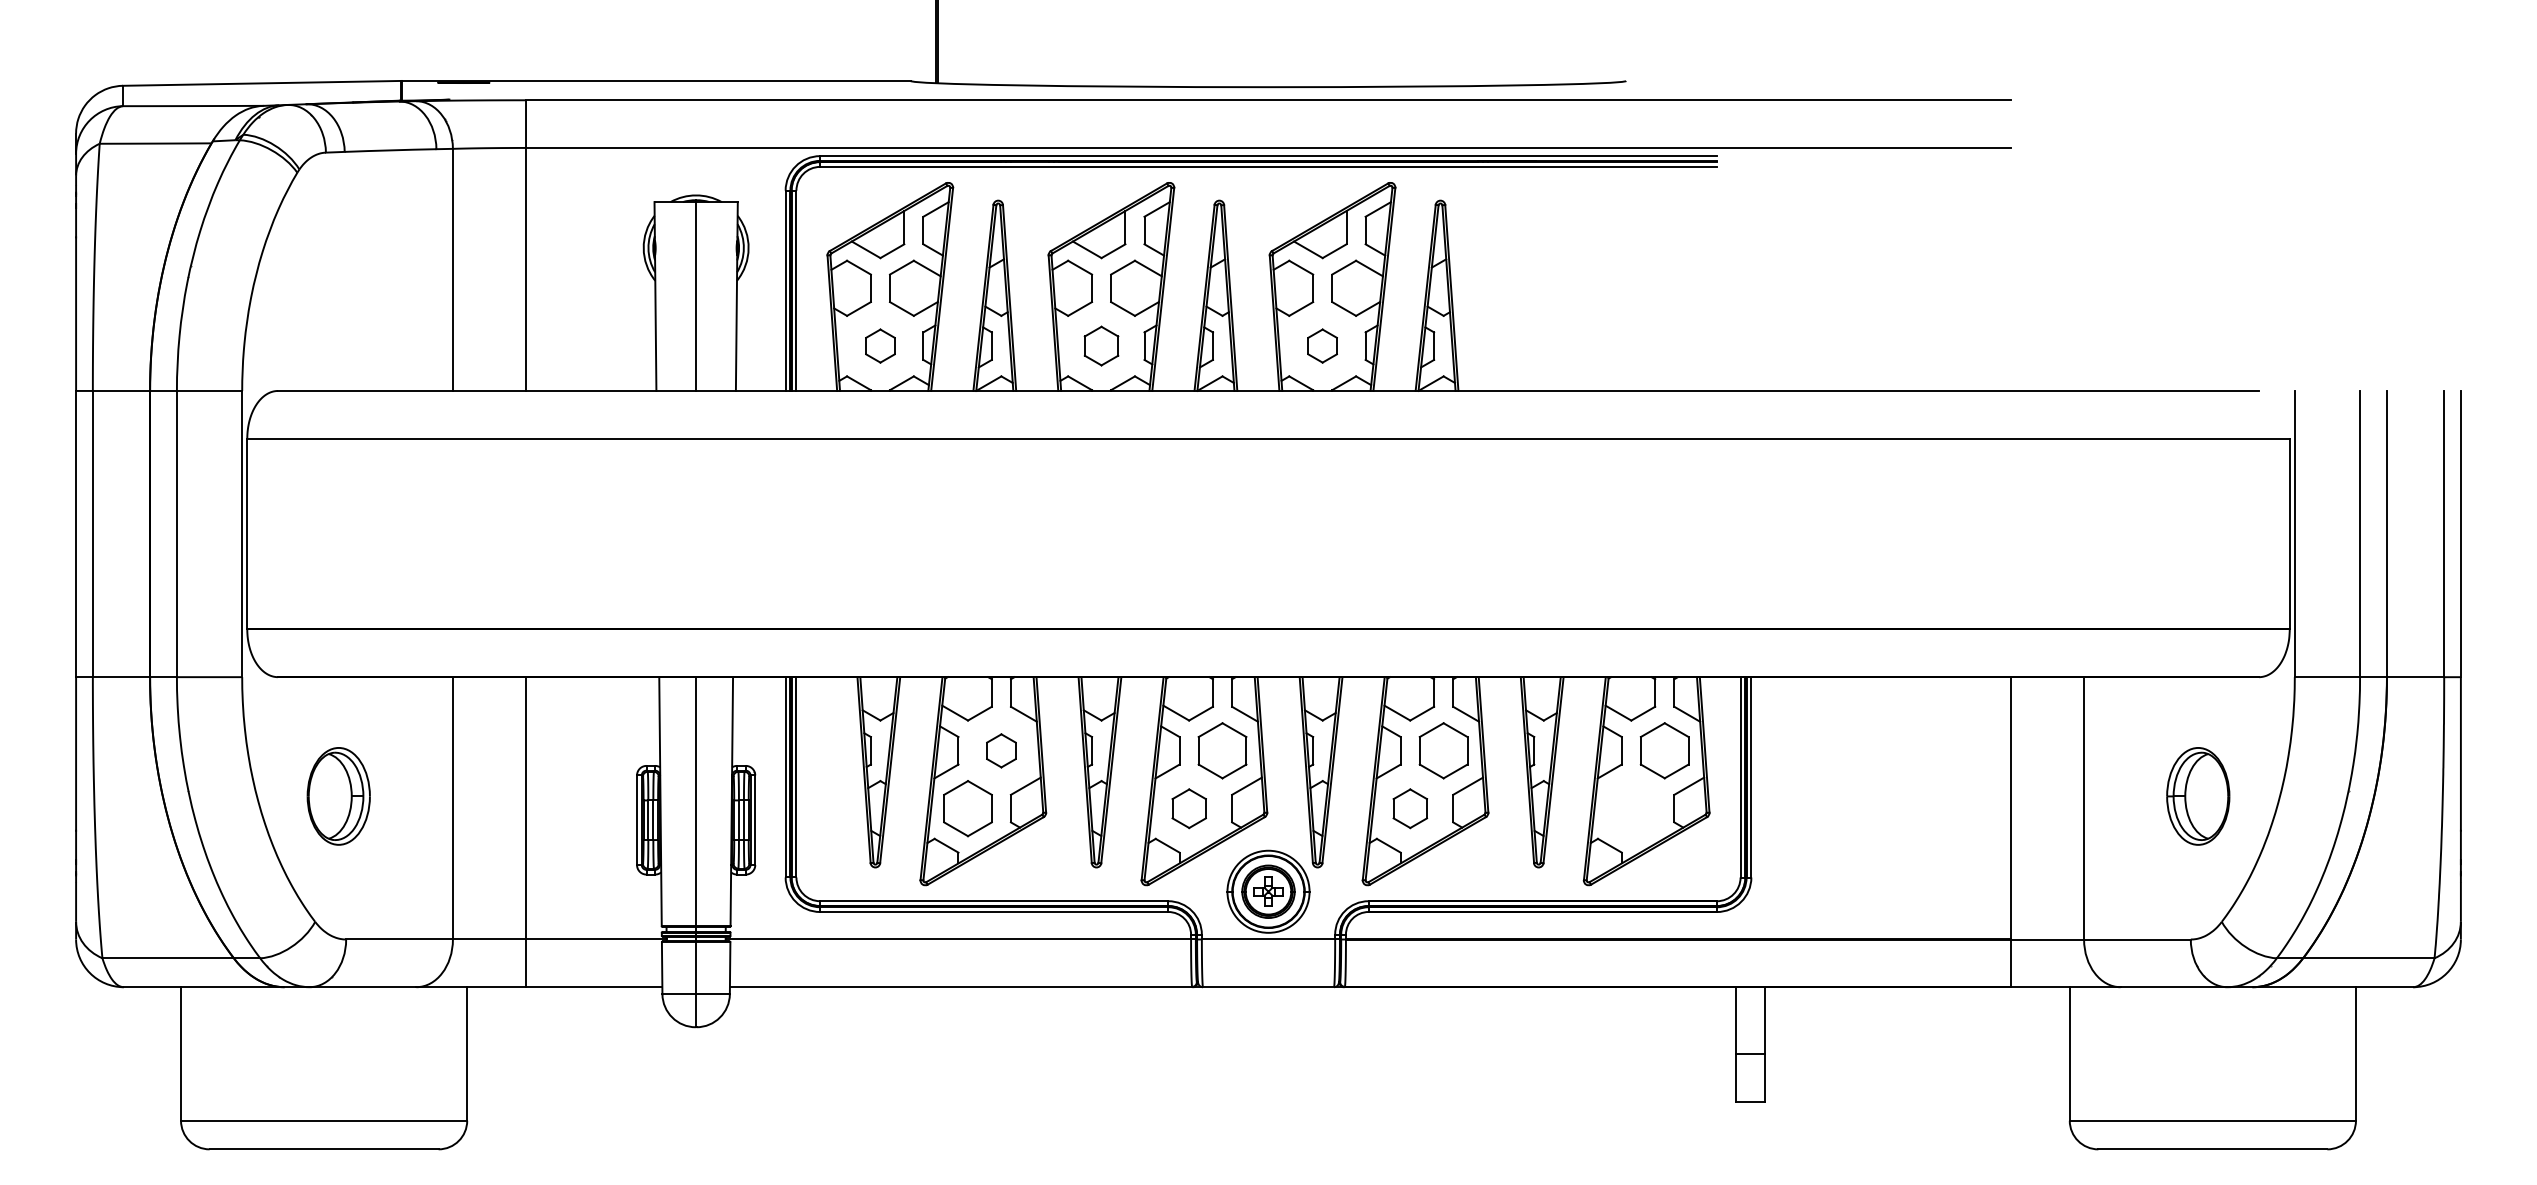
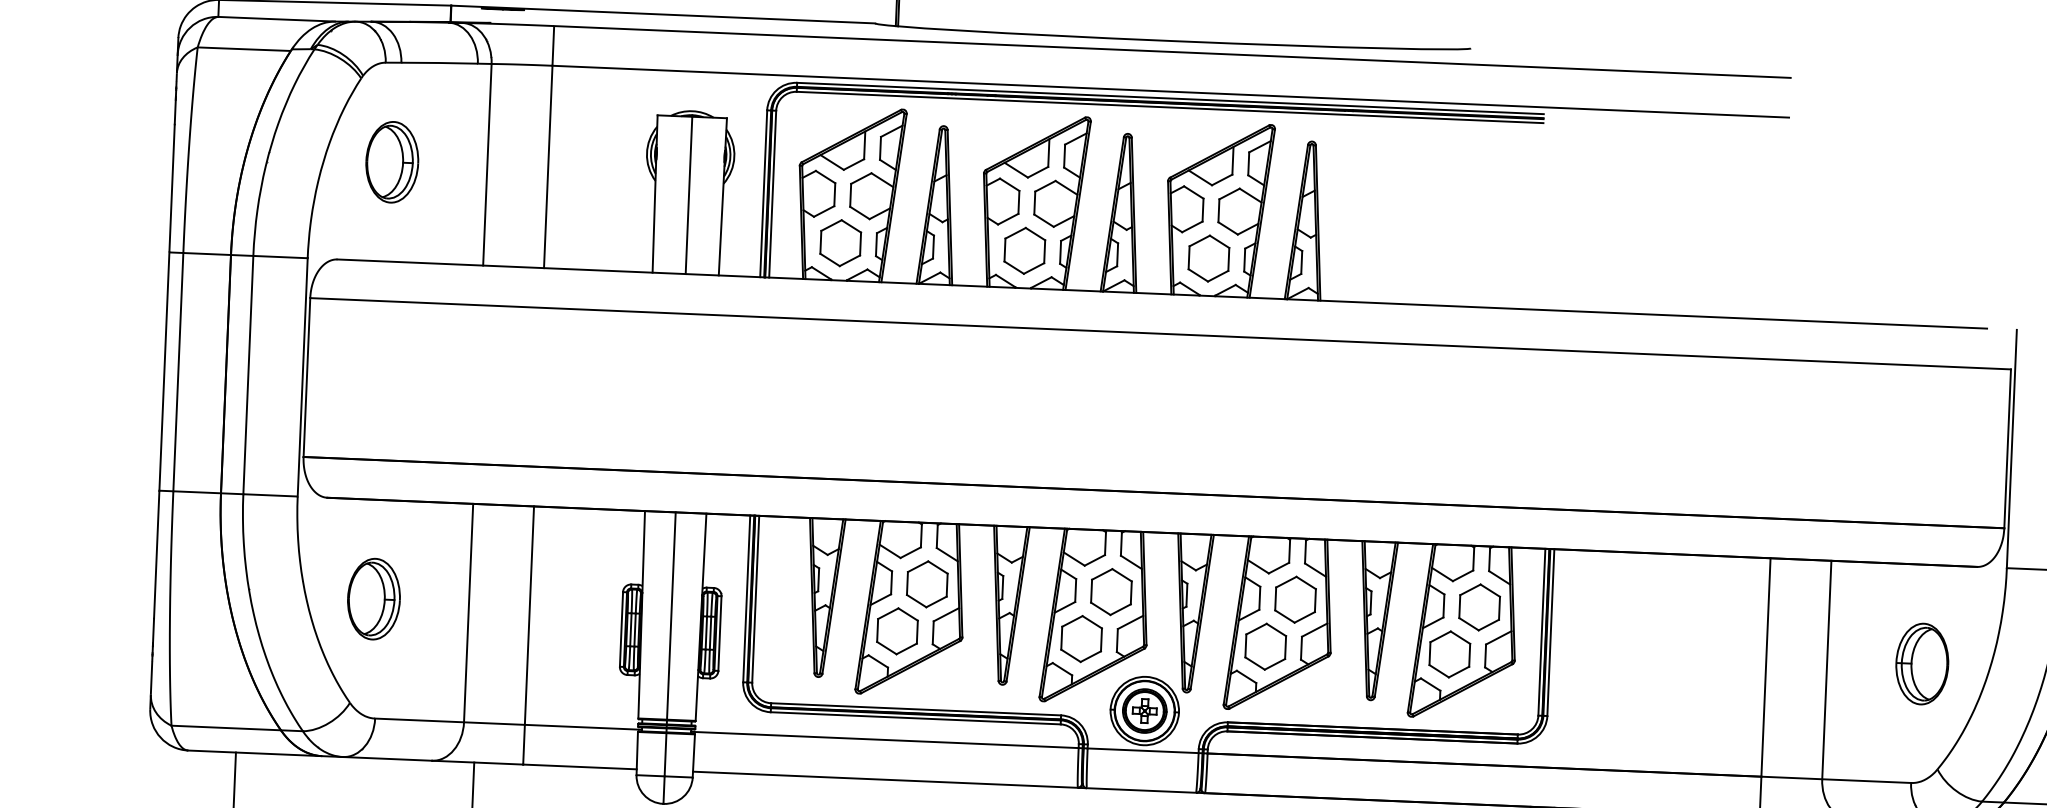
part: (338, 271) -> (392, 162), added
part: (880, 345) -> (840, 242), size x1.67
part: (1101, 345) -> (1024, 250), size x1.43
part: (1322, 345) -> (1208, 258), size x1.67
part: (1001, 750) -> (927, 584), size x1.67
part: (1189, 808) -> (1081, 638), size x1.43
part: (1410, 808) -> (1265, 646), size x1.43
part: (1631, 808) -> (1449, 654), added

